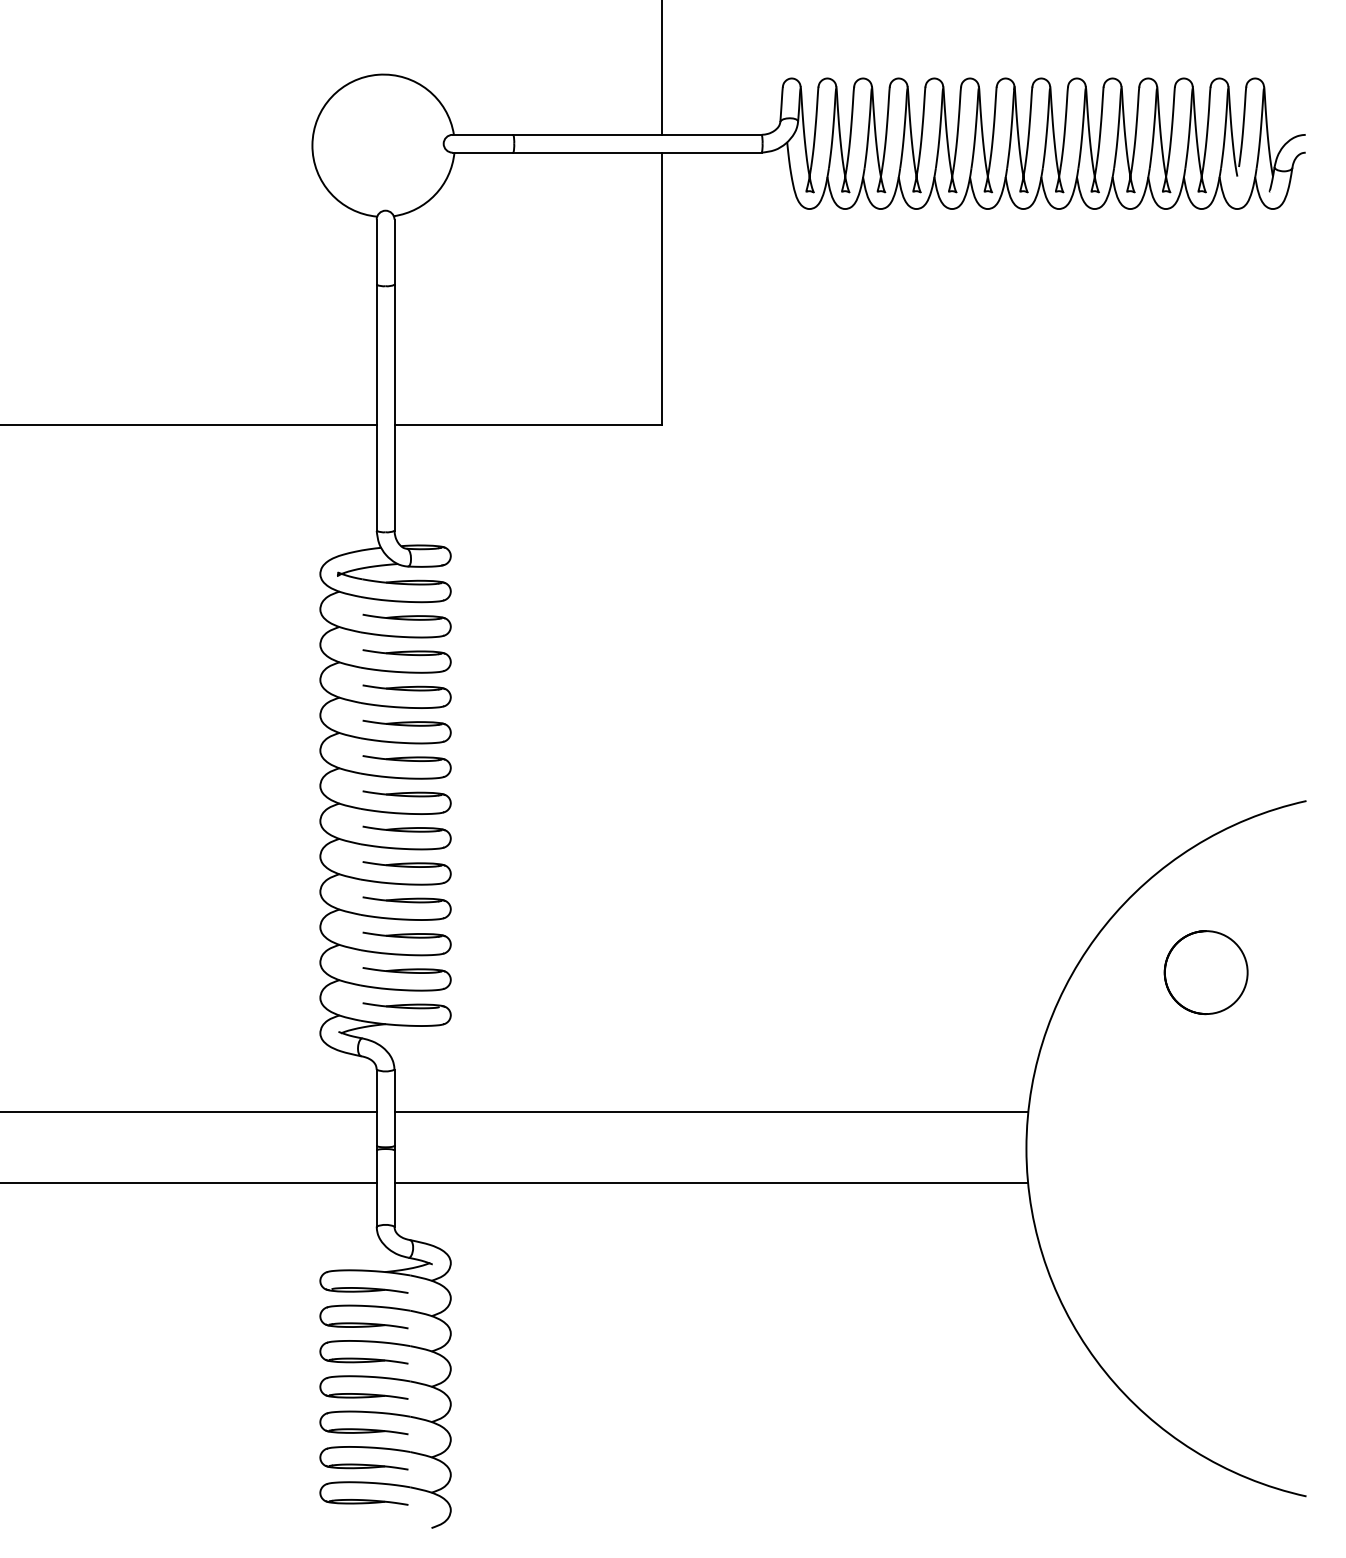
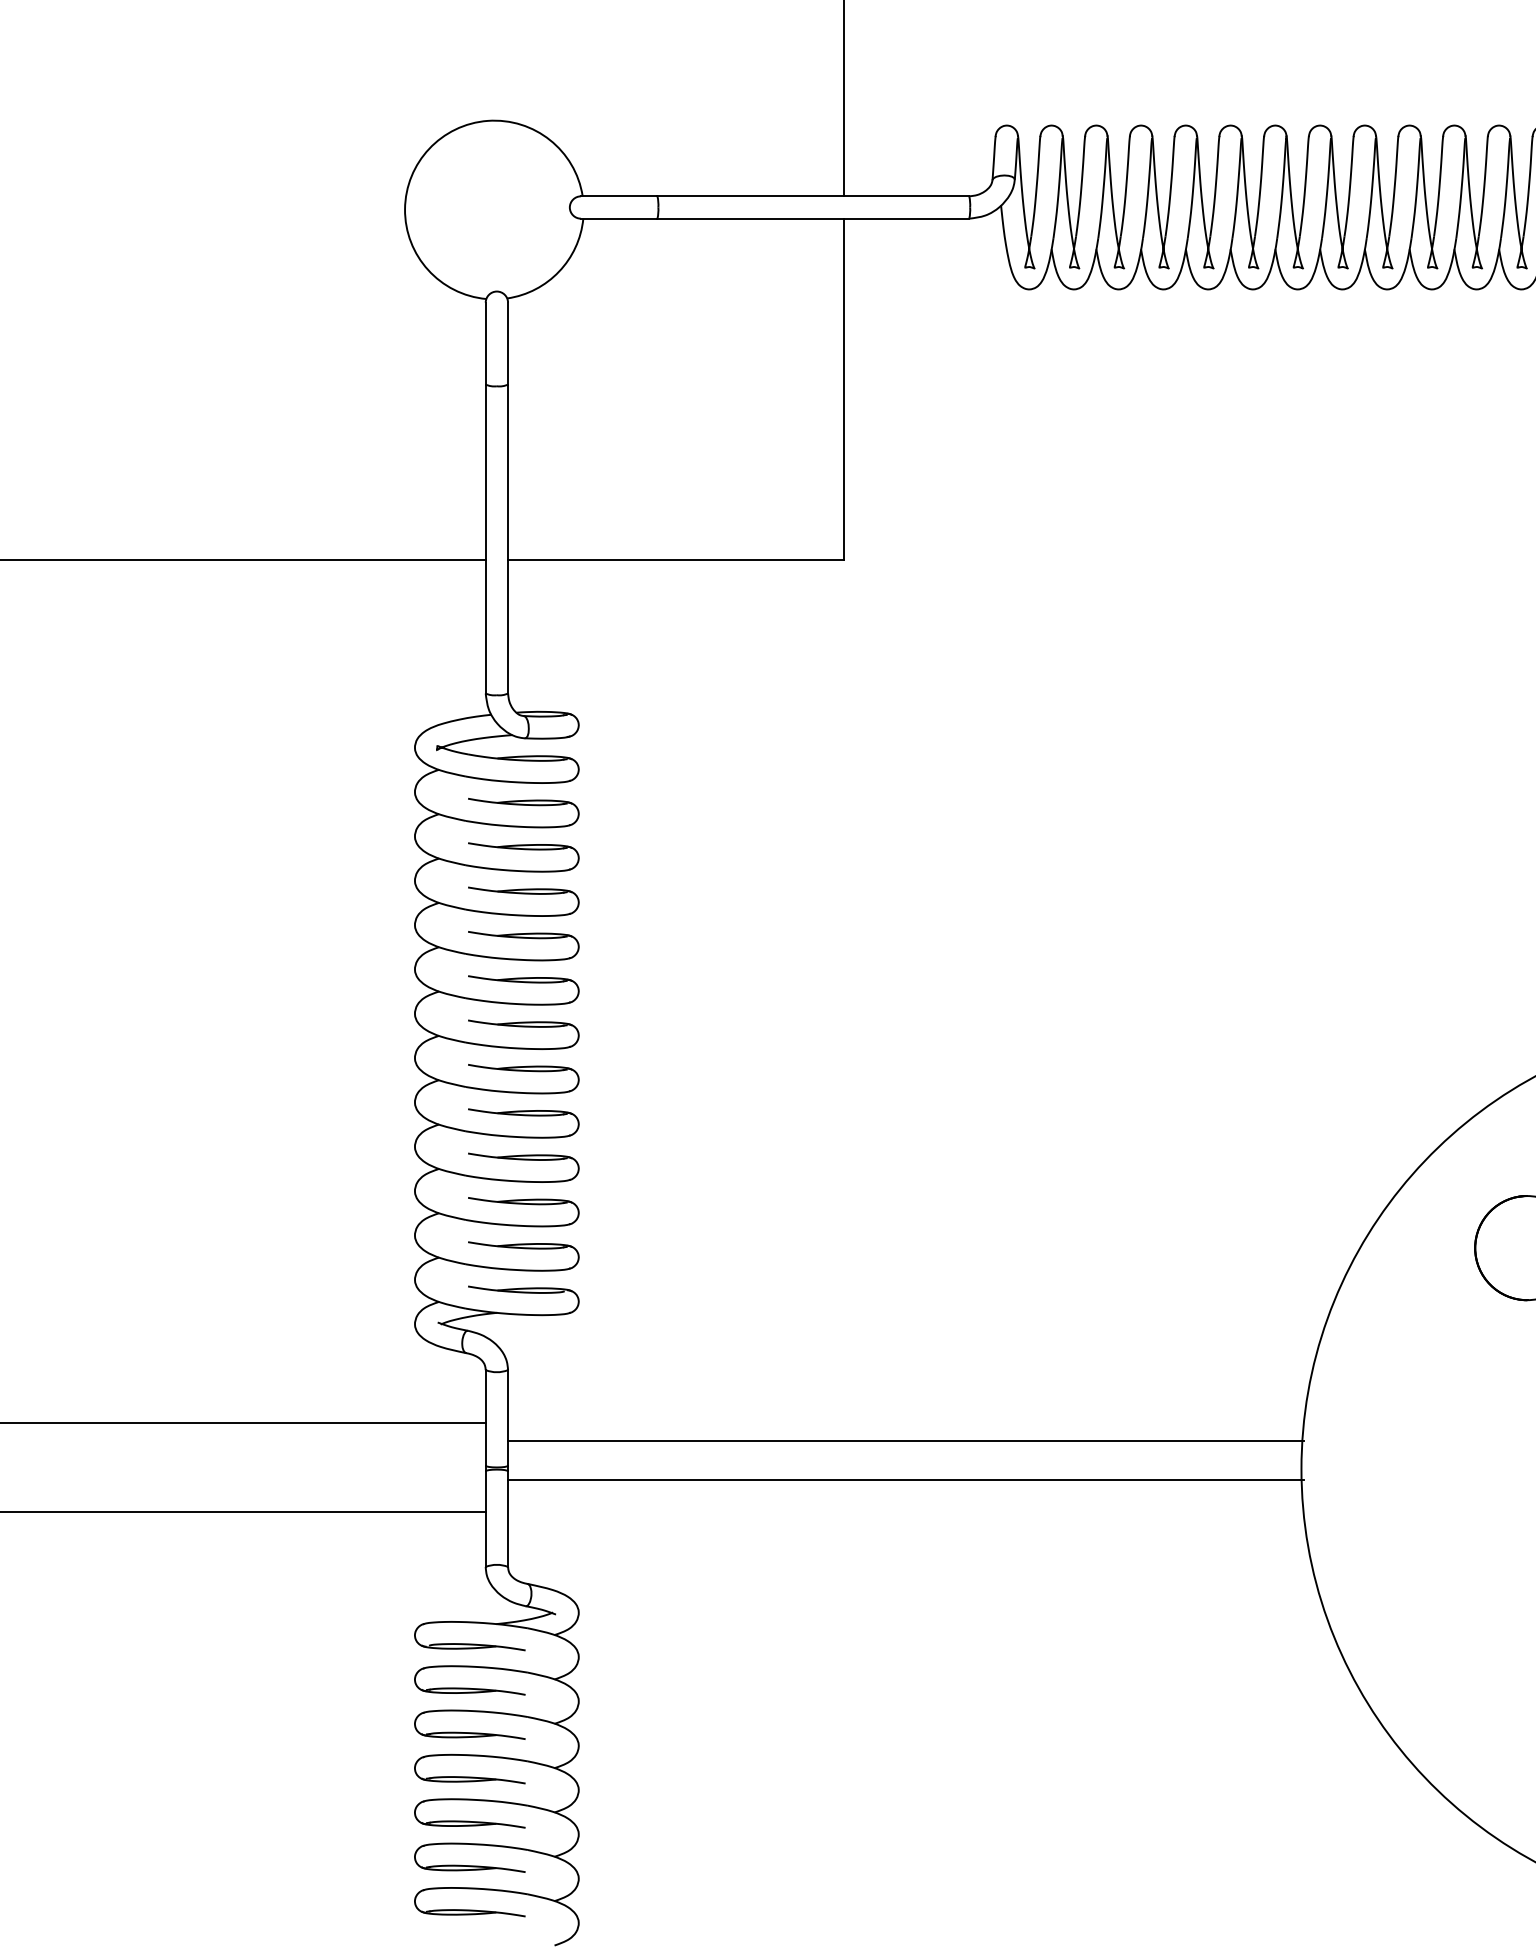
line: (711, 1111) -> (906, 1478), moved
line: (711, 1183) -> (906, 1441), moved

